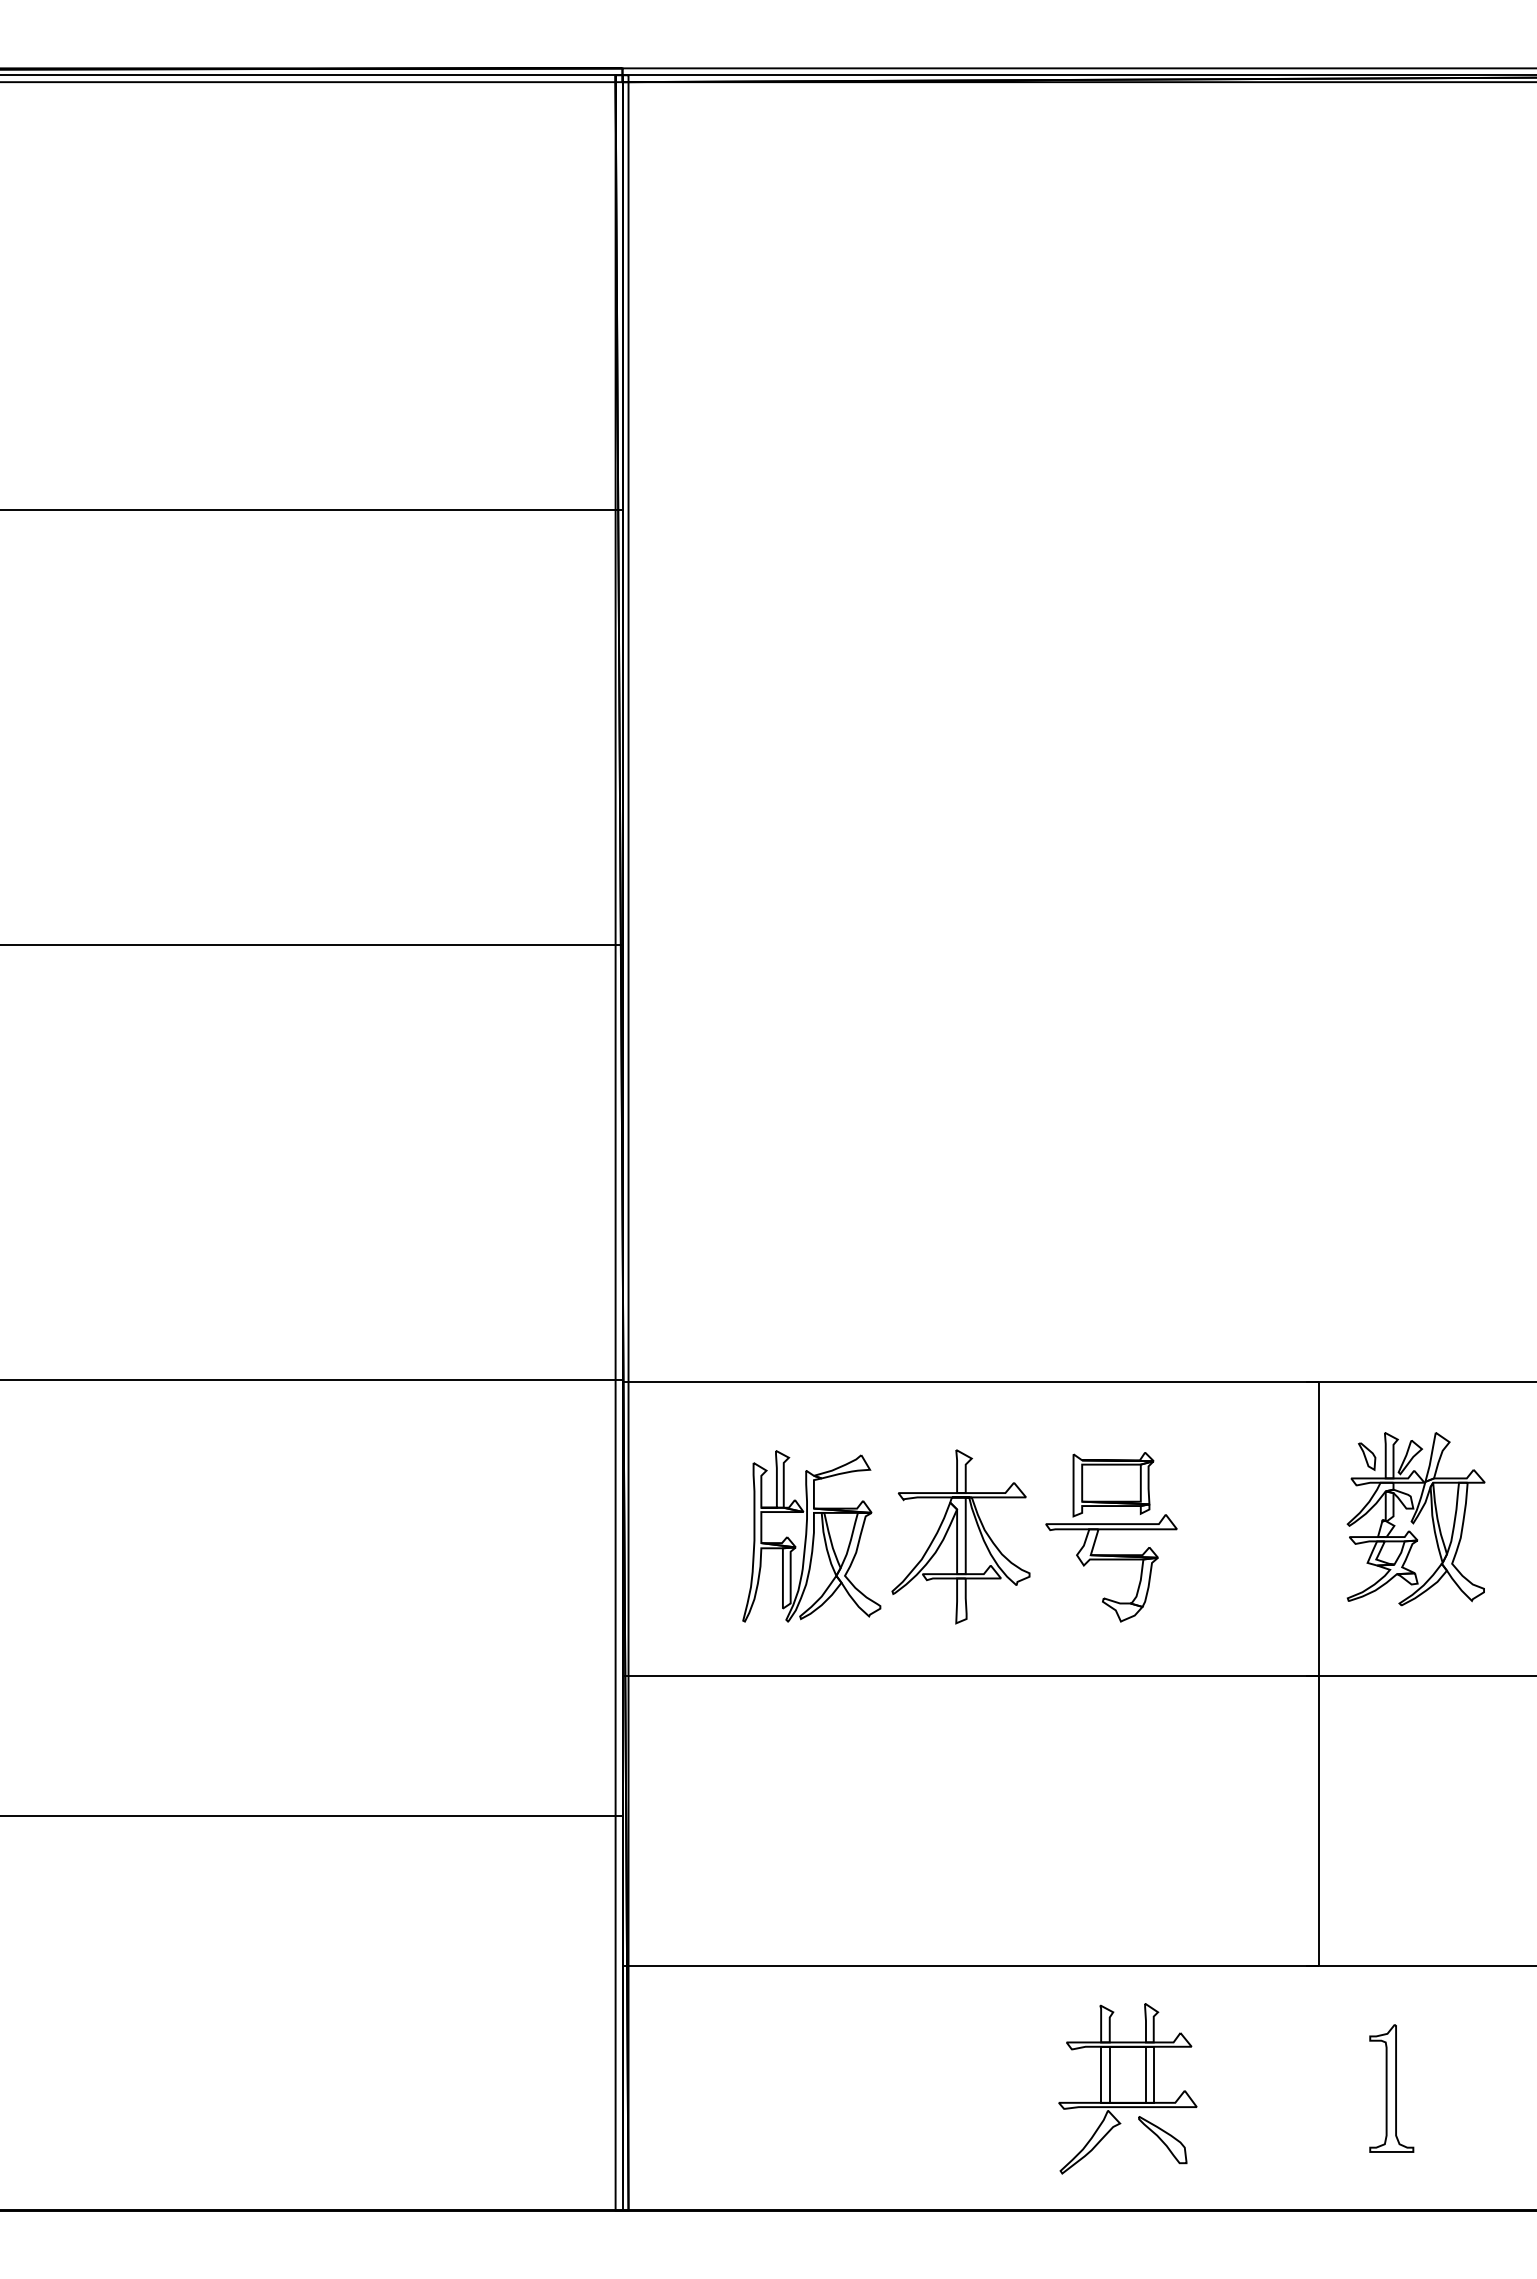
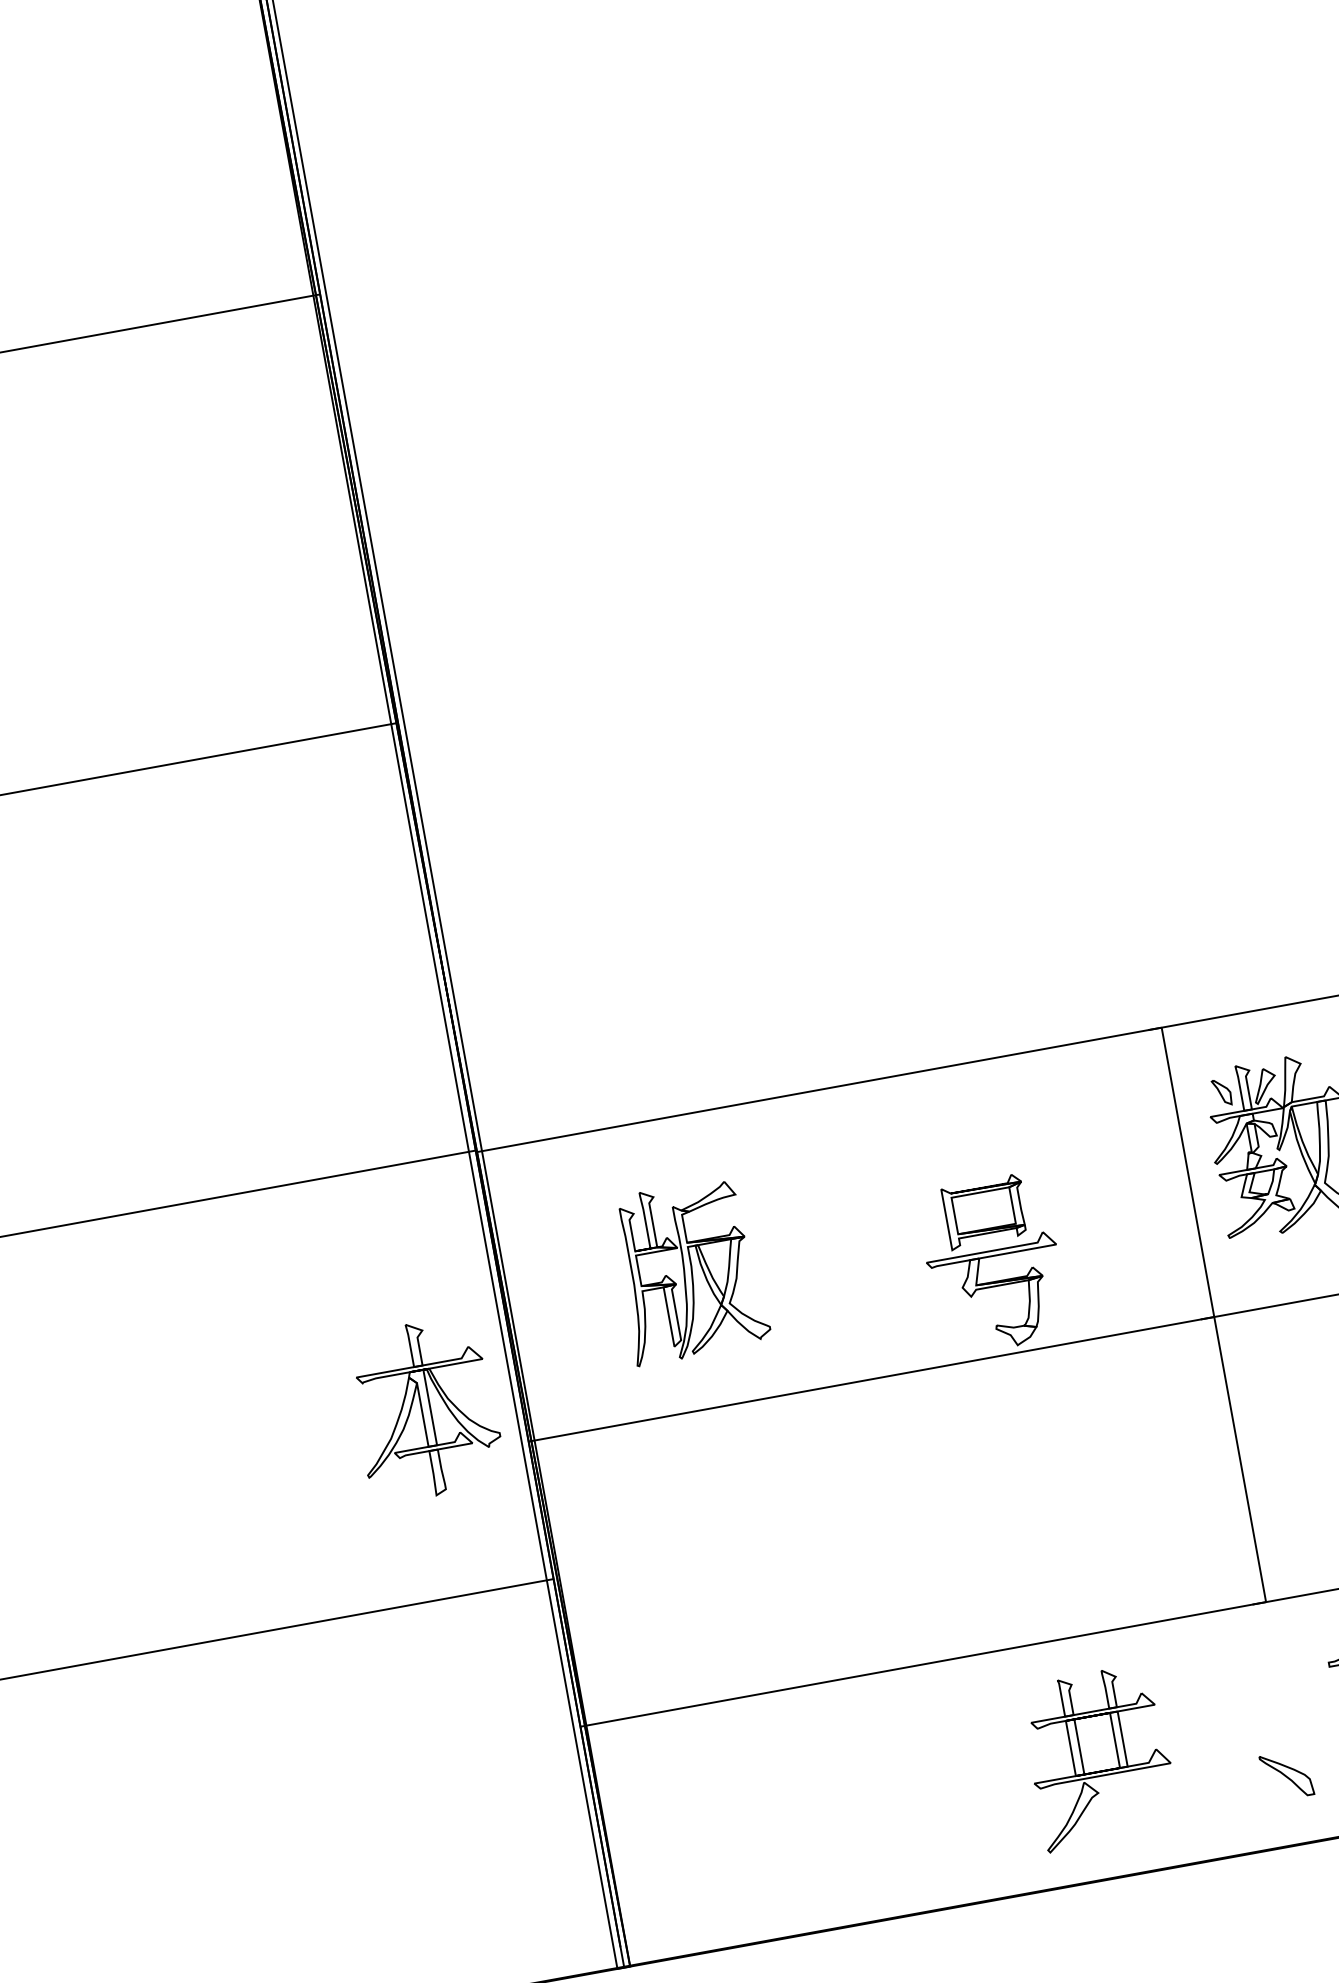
part: (1111, 1530) -> (992, 1257), moved
part: (960, 1536) -> (425, 1409), moved
part: (1162, 2140) -> (1286, 1776), moved

